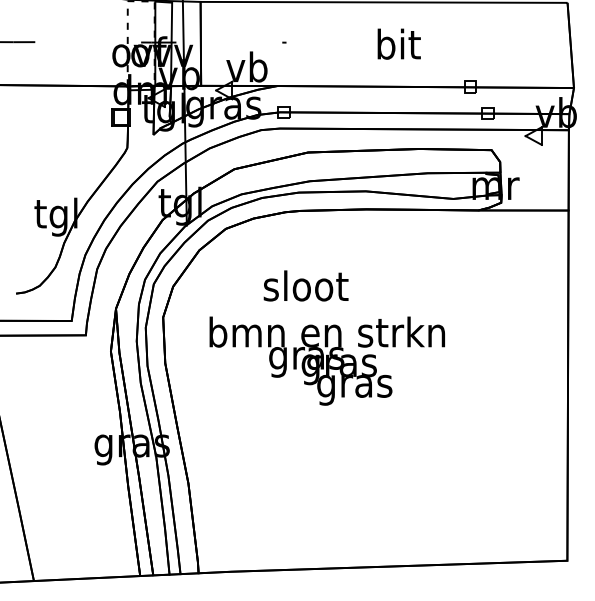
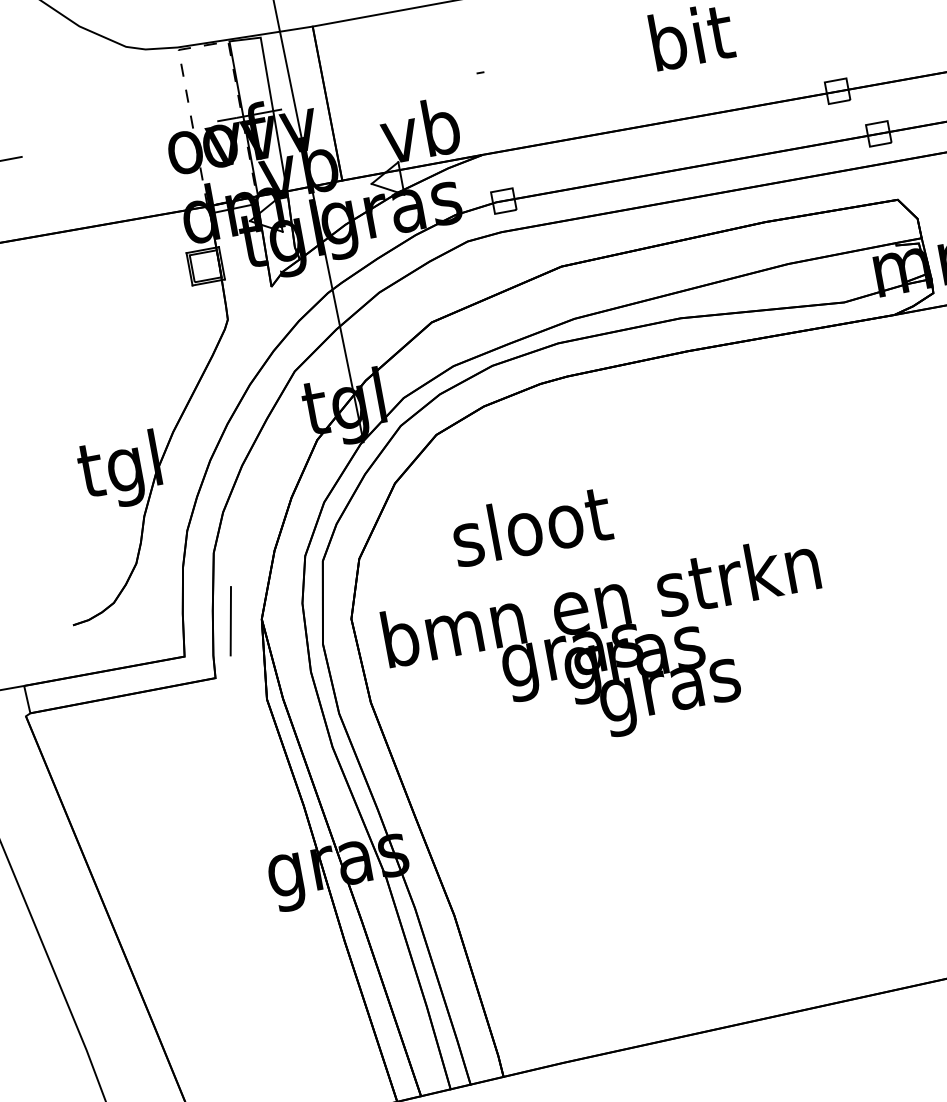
text: (305, 285) -> (530, 525), moved
line: (99, 306) -> (230, 620), added
text: (326, 360) -> (609, 653), moved

